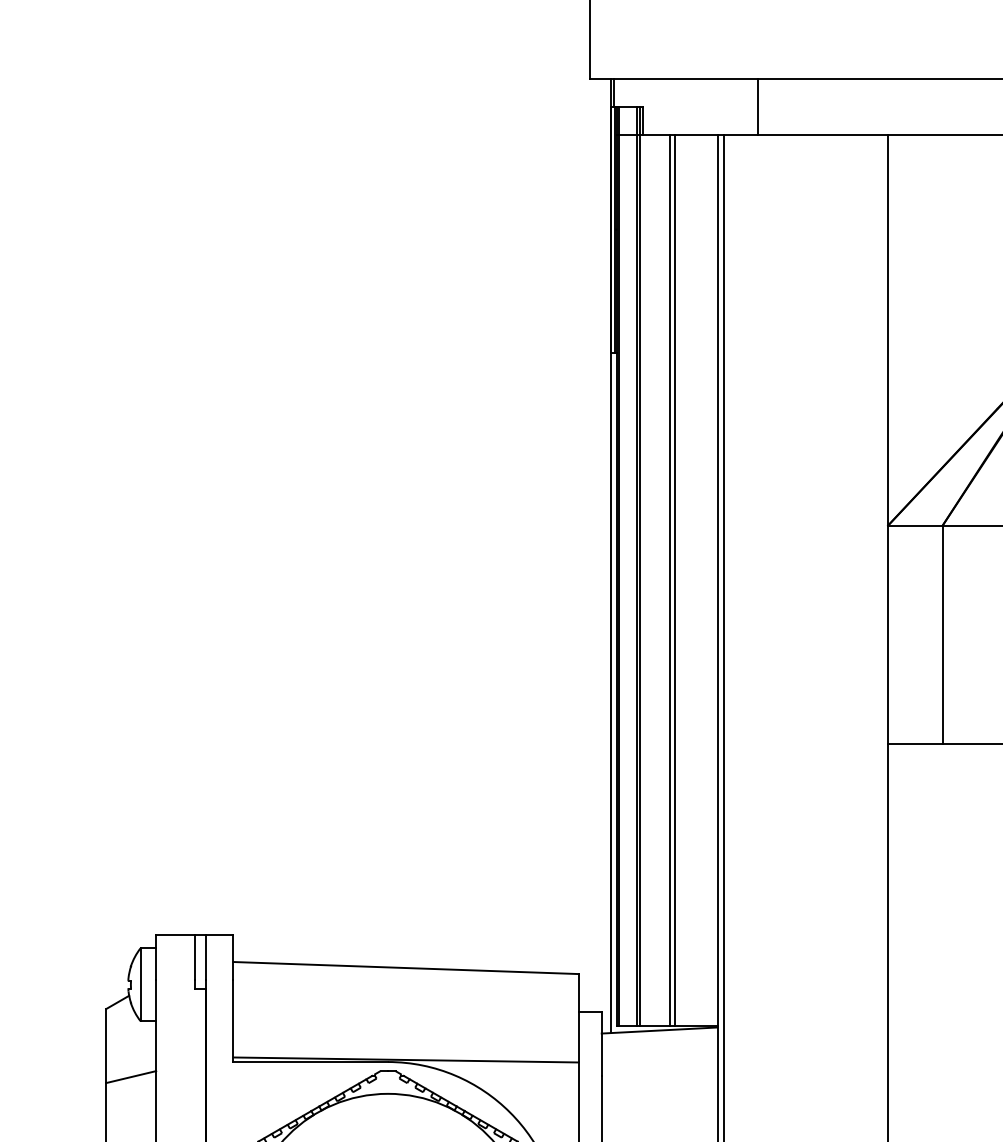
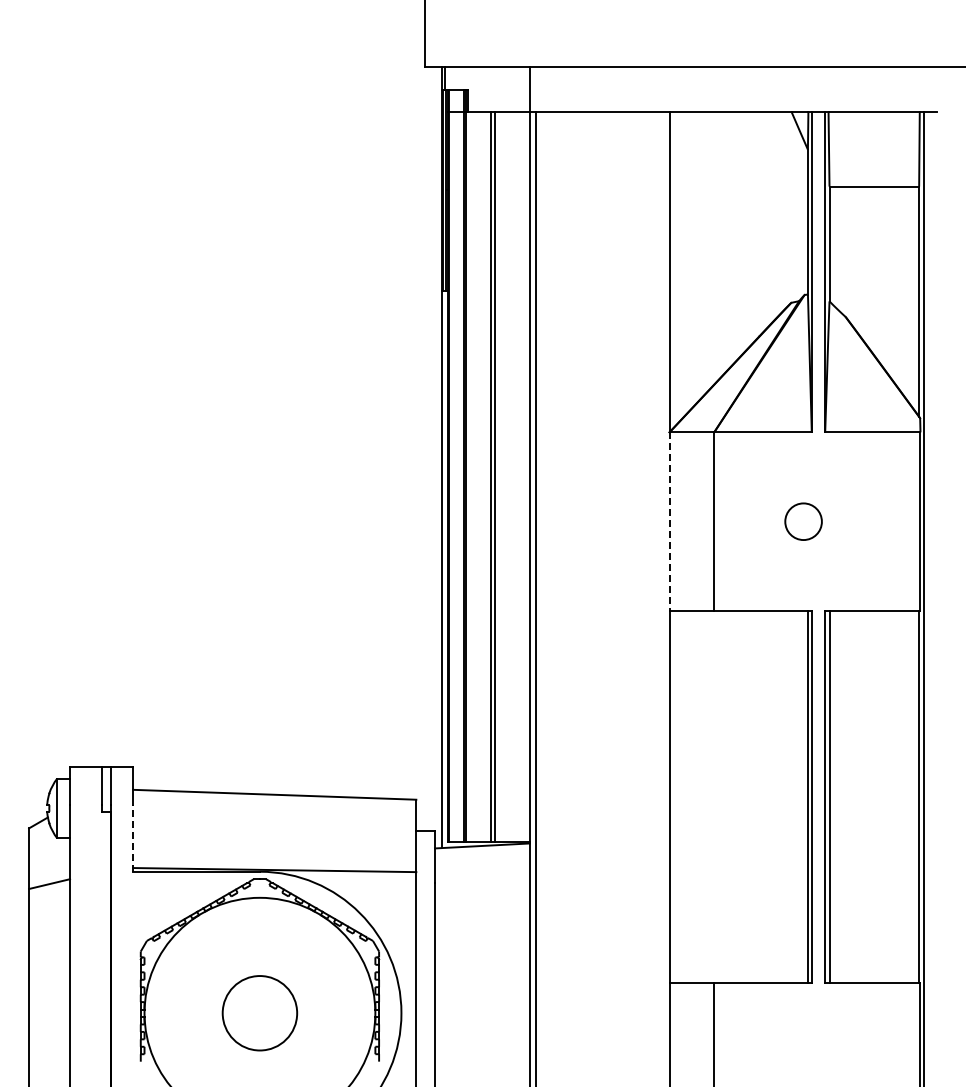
line: (758, 106) -> (530, 89), moved
line: (888, 635) -> (669, 522), solid -> dashed
line: (233, 1021) -> (133, 838), solid -> dashed

